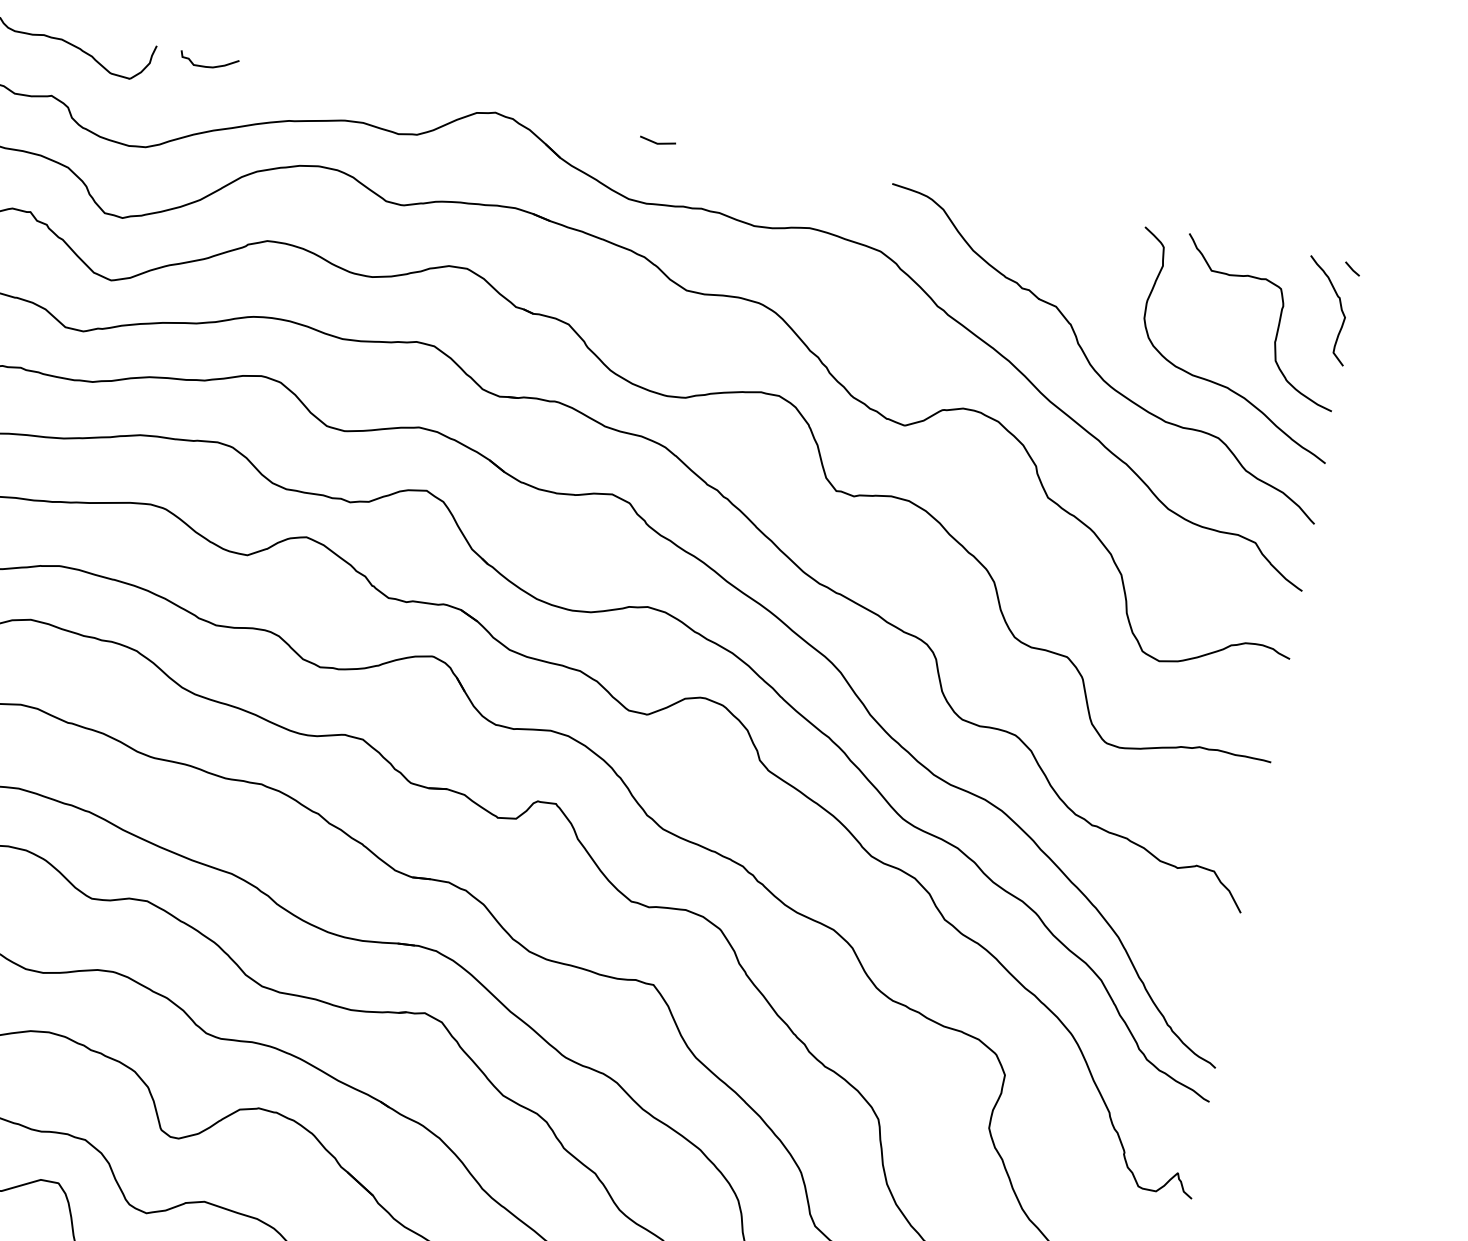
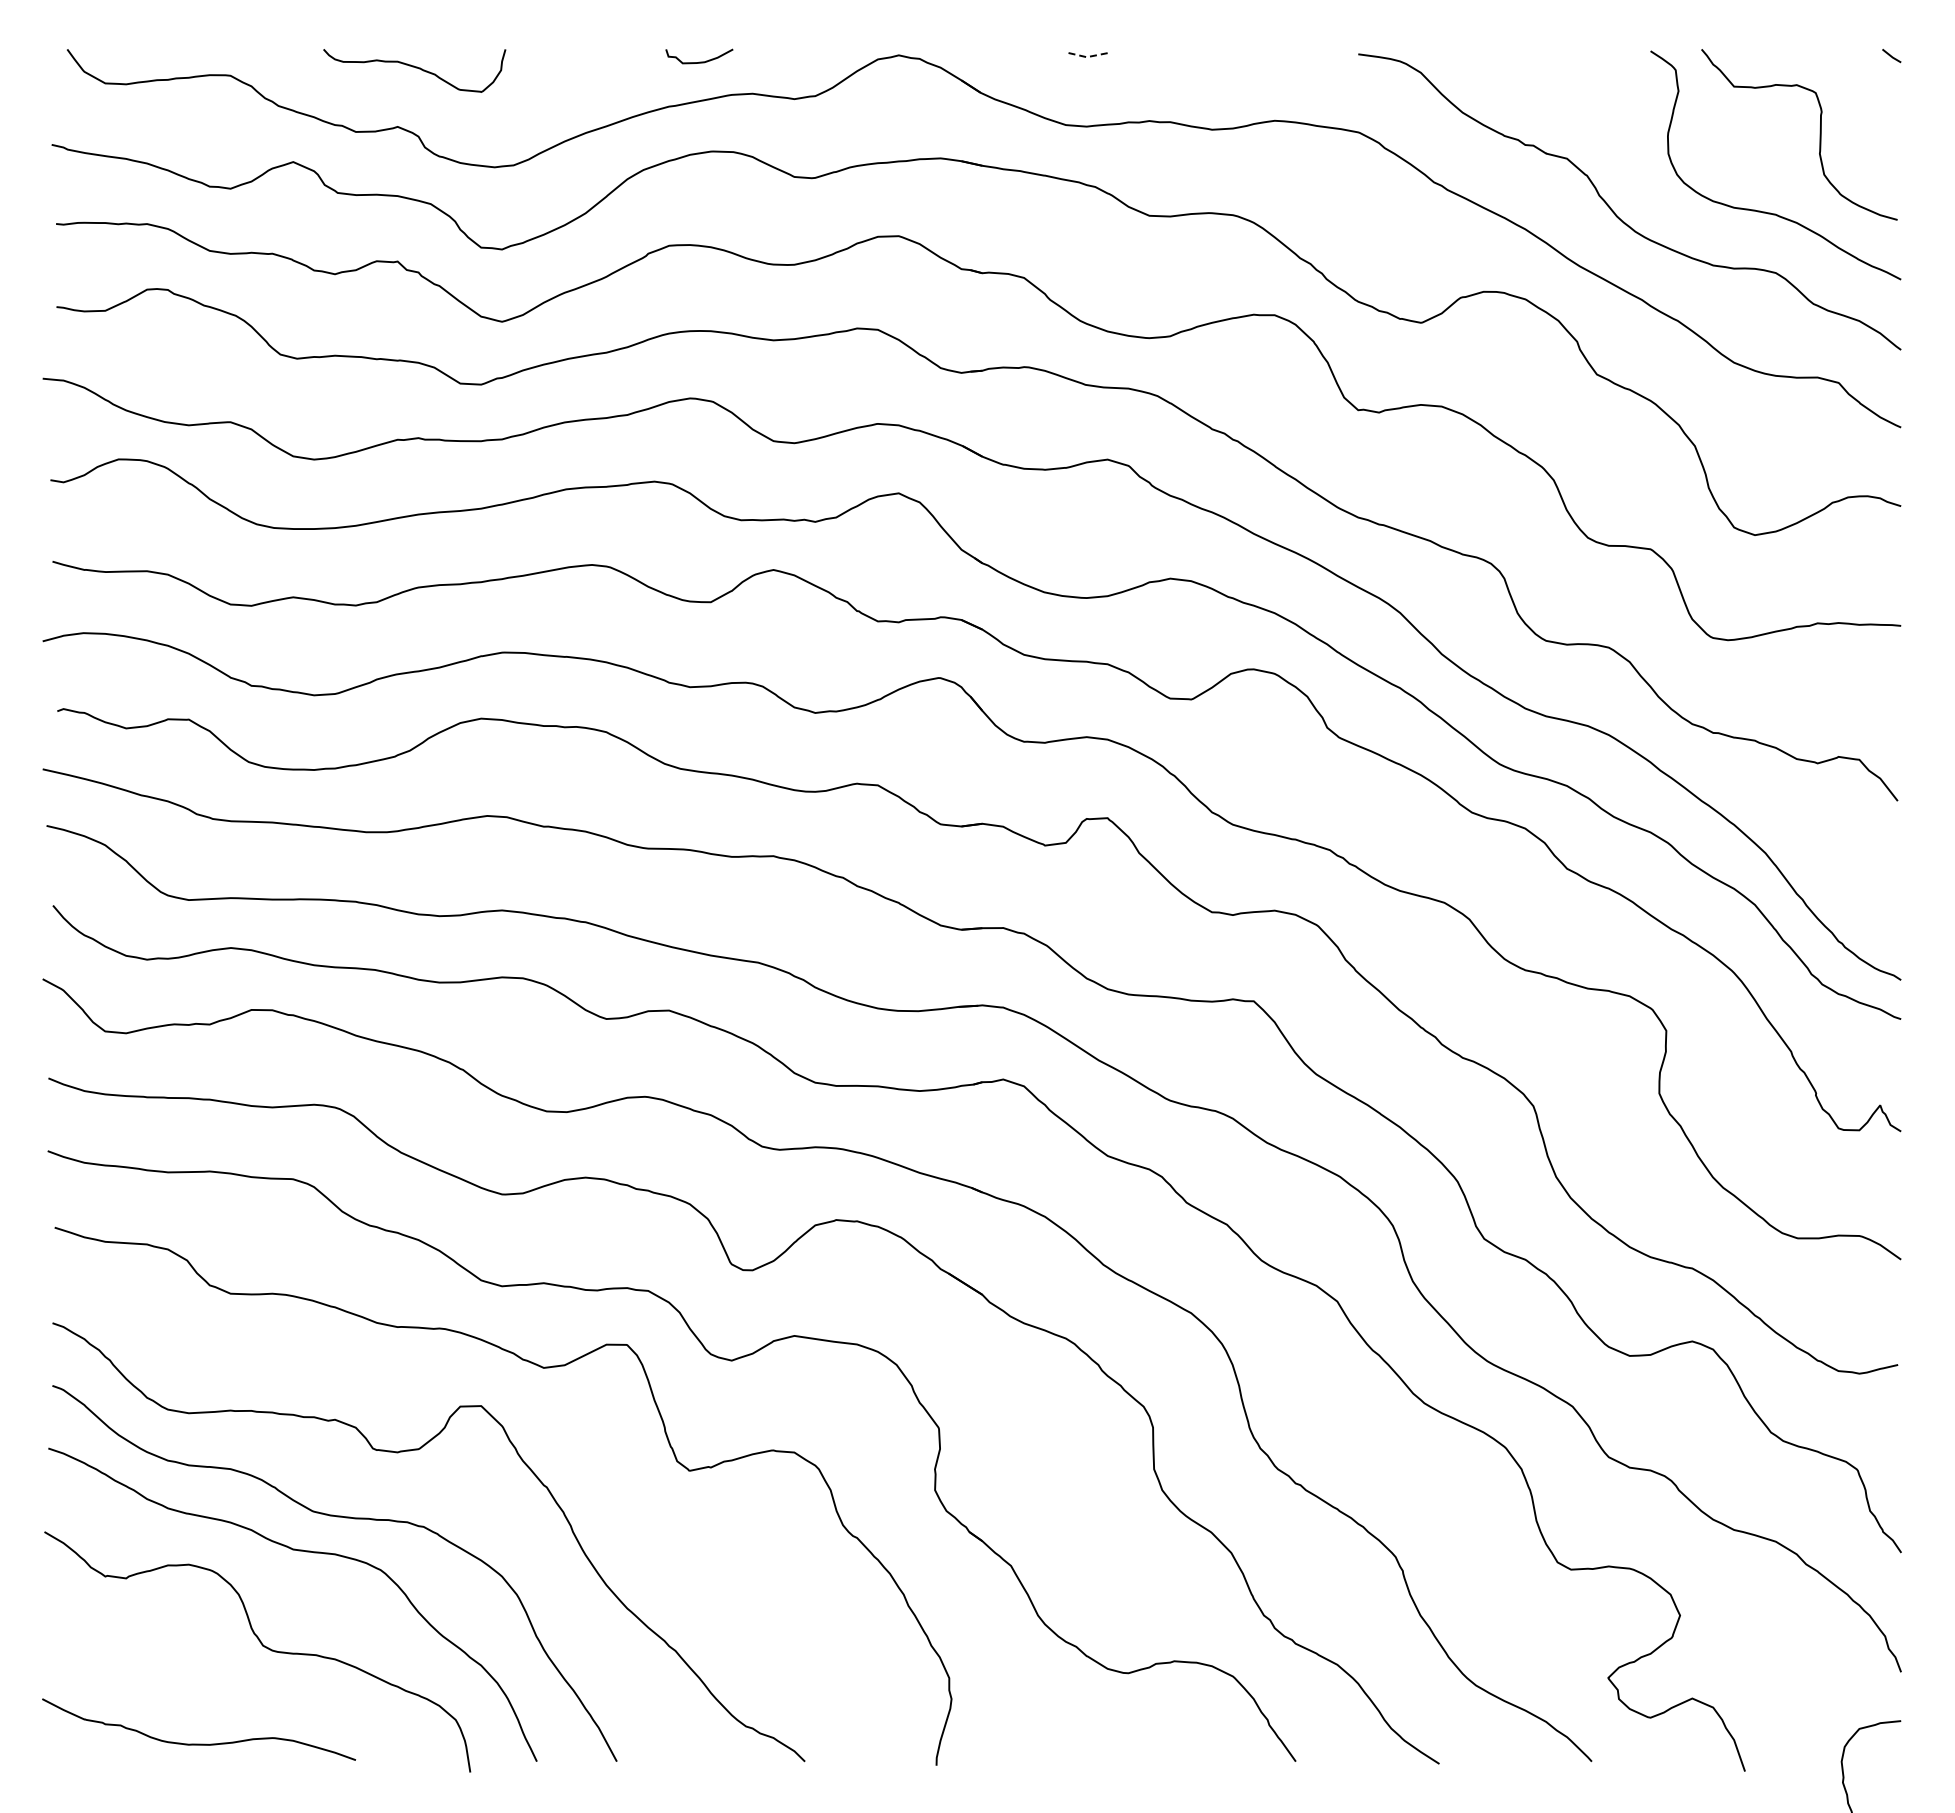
curve: (208, 66) -> (699, 61), moved
line: (657, 143) -> (1086, 57), solid -> dashed
curve: (1340, 309) -> (1886, 103), removed

